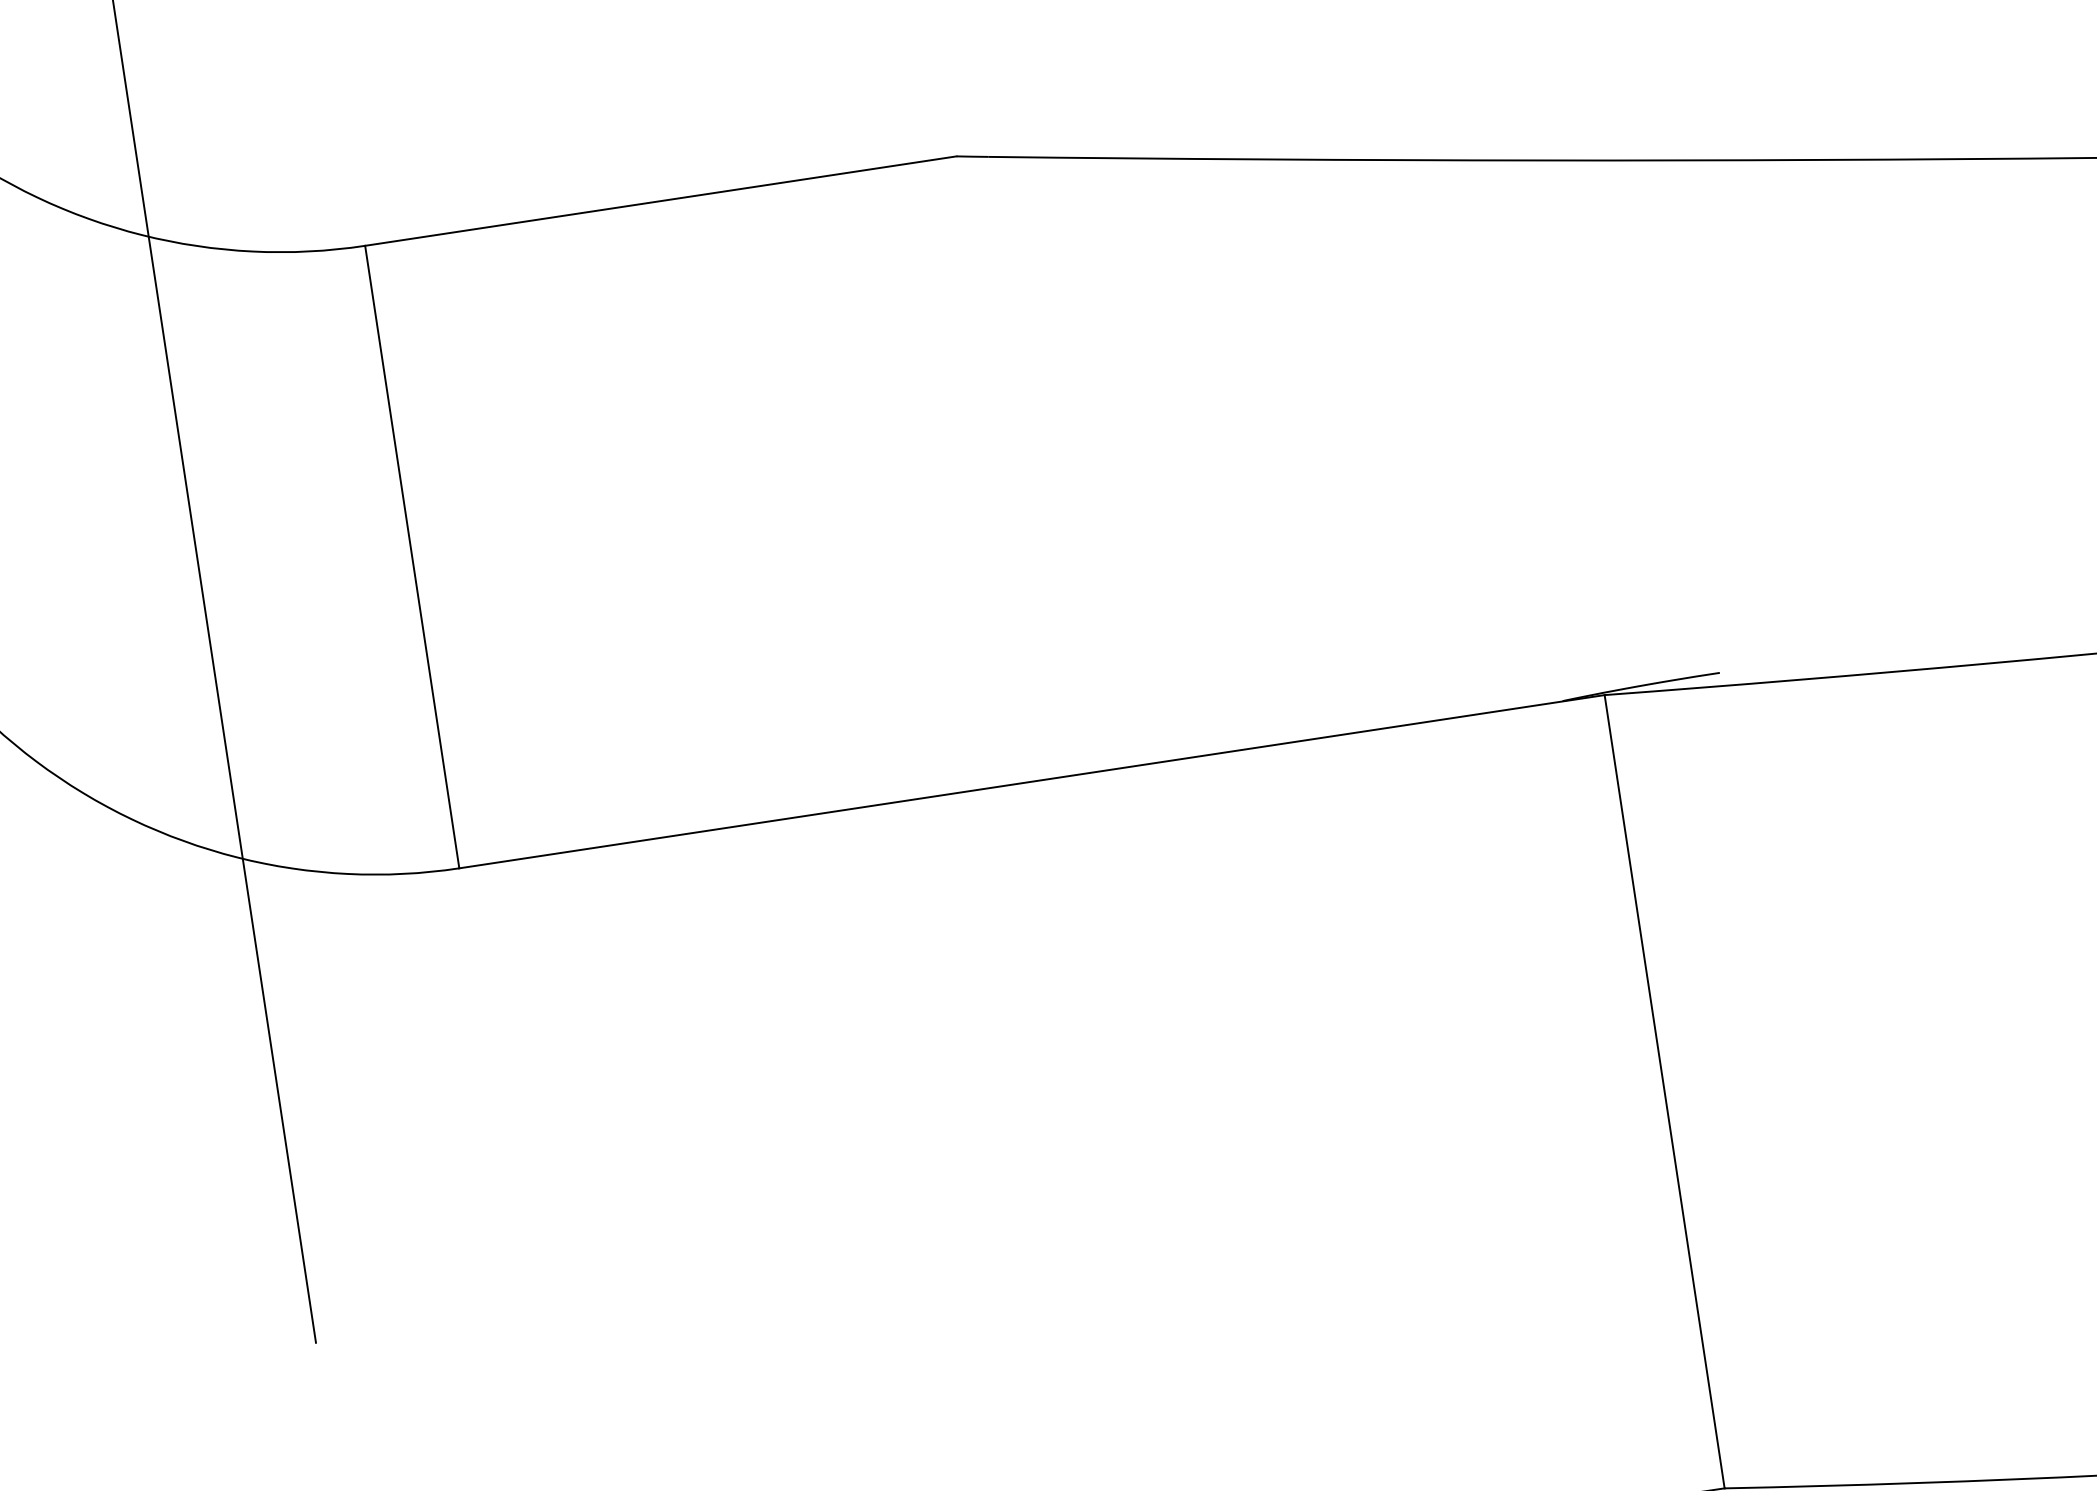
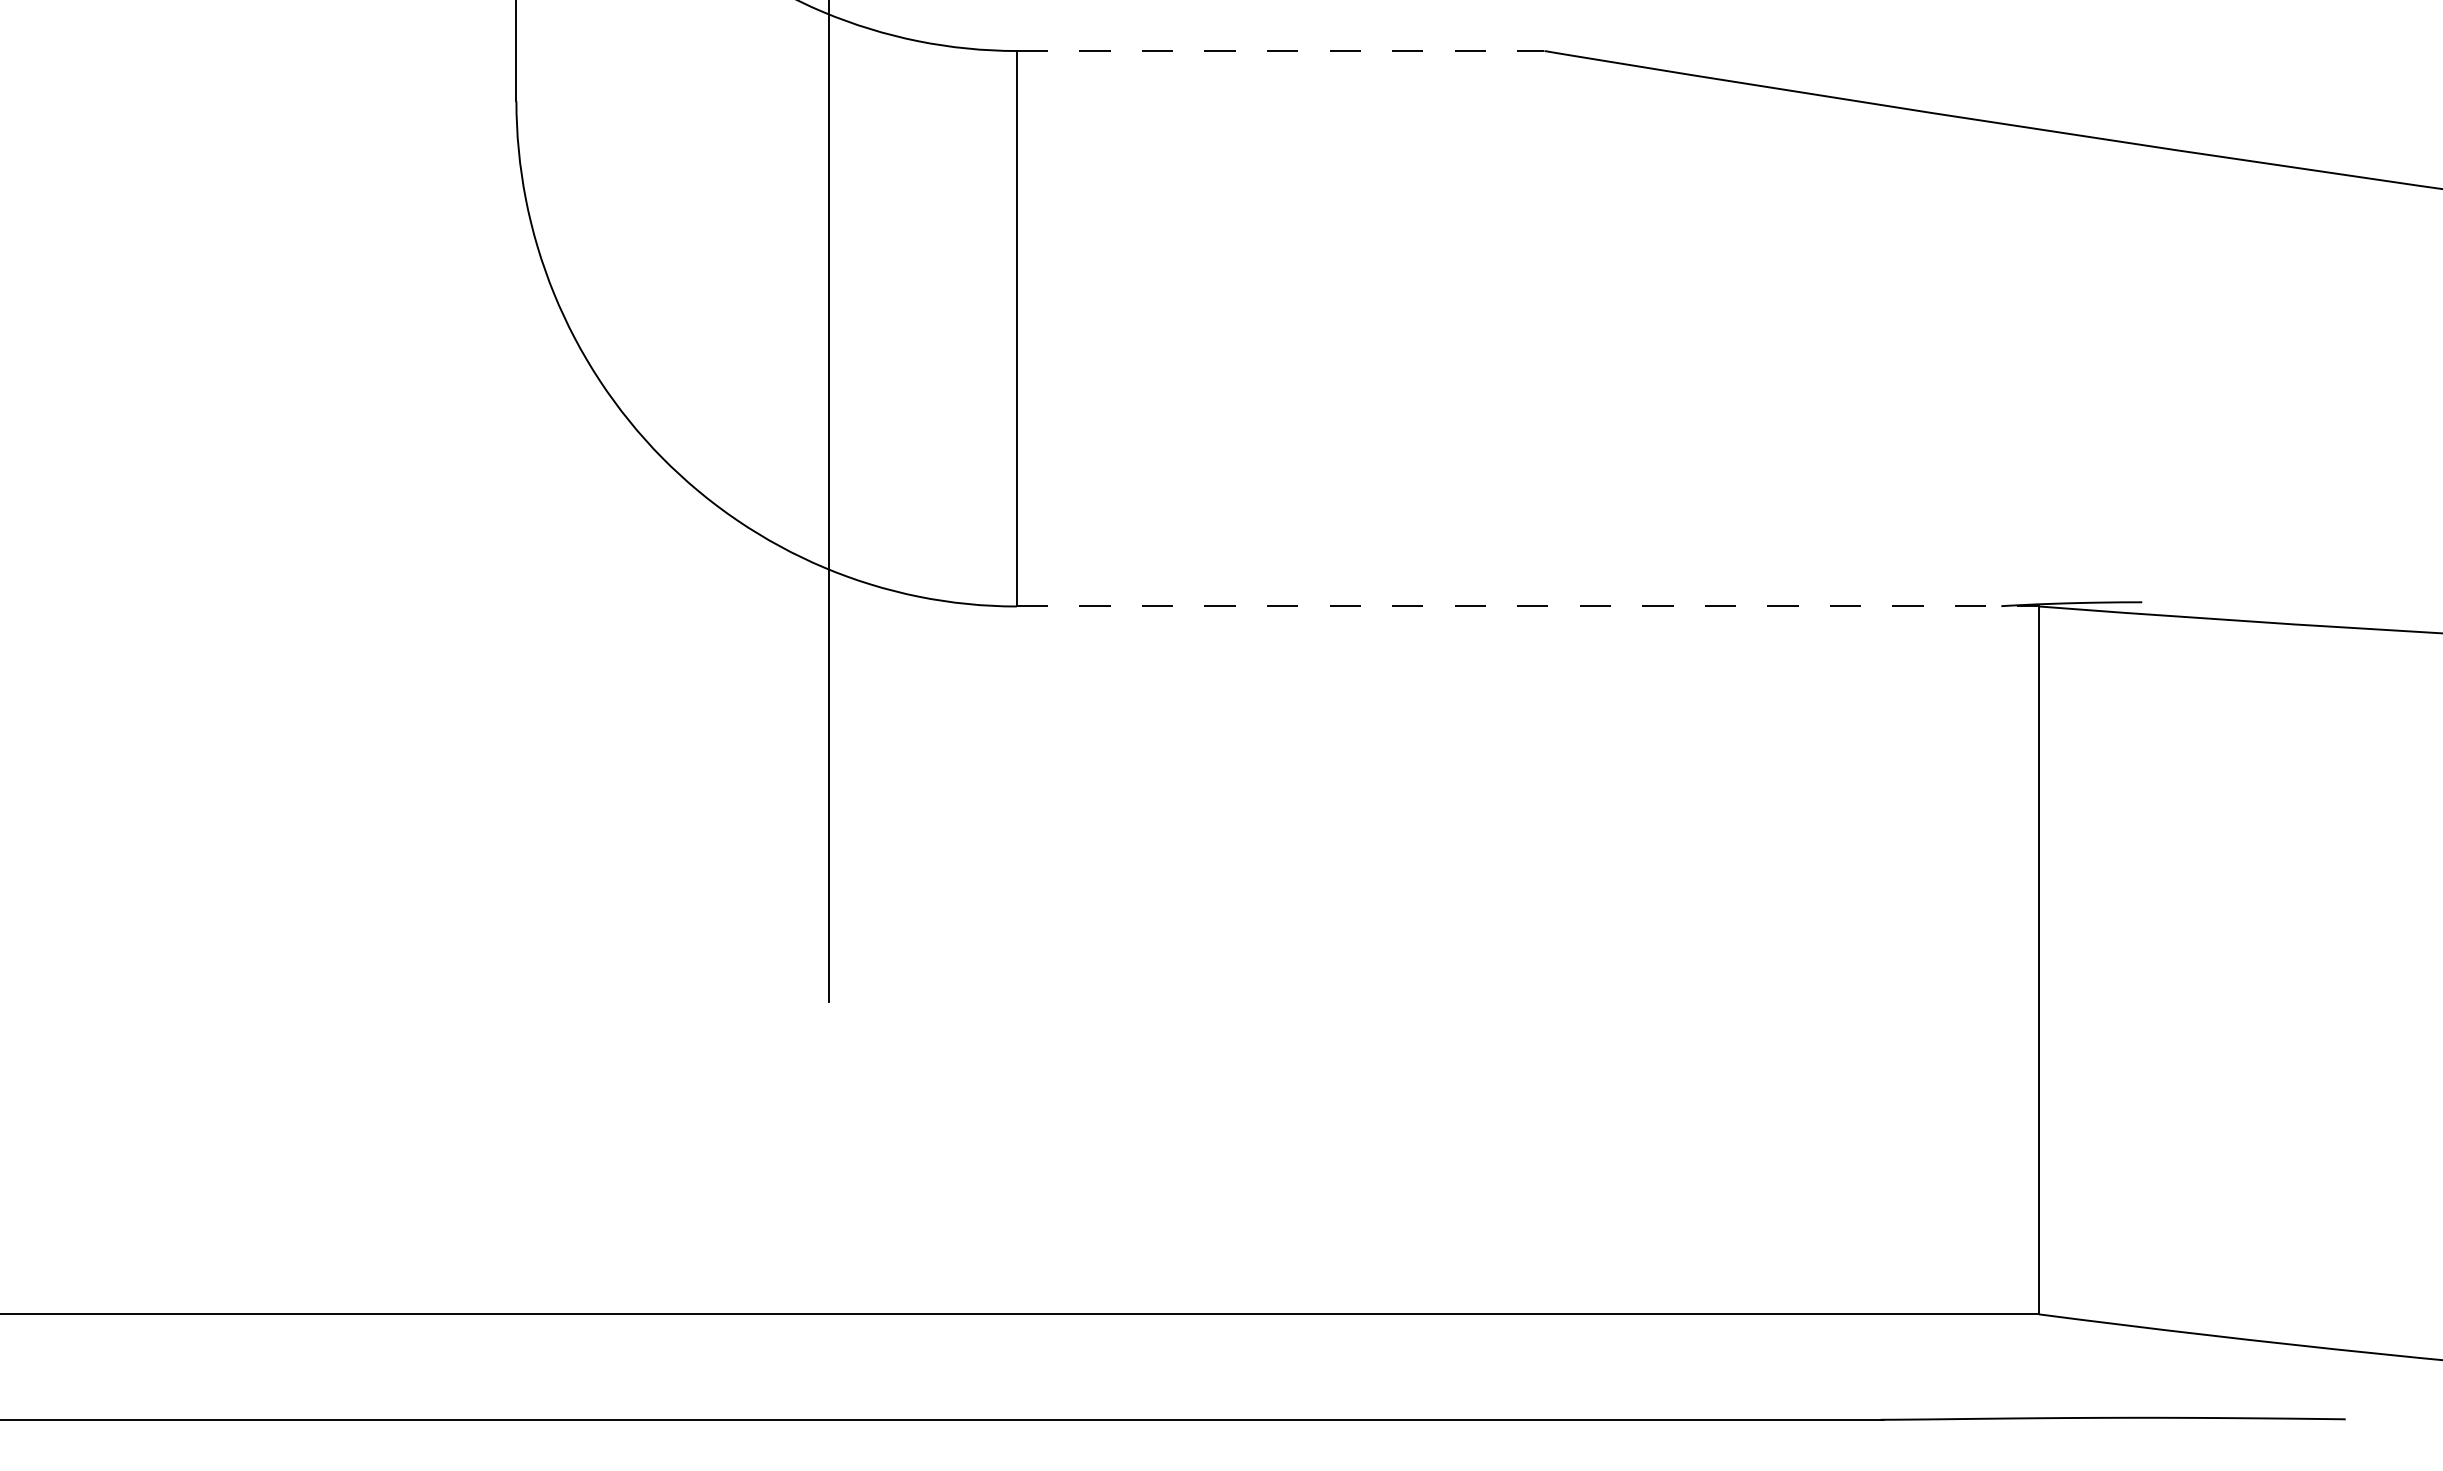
line: (660, 201) -> (1280, 51), solid -> dashed
line: (1032, 781) -> (1528, 606), solid -> dashed

